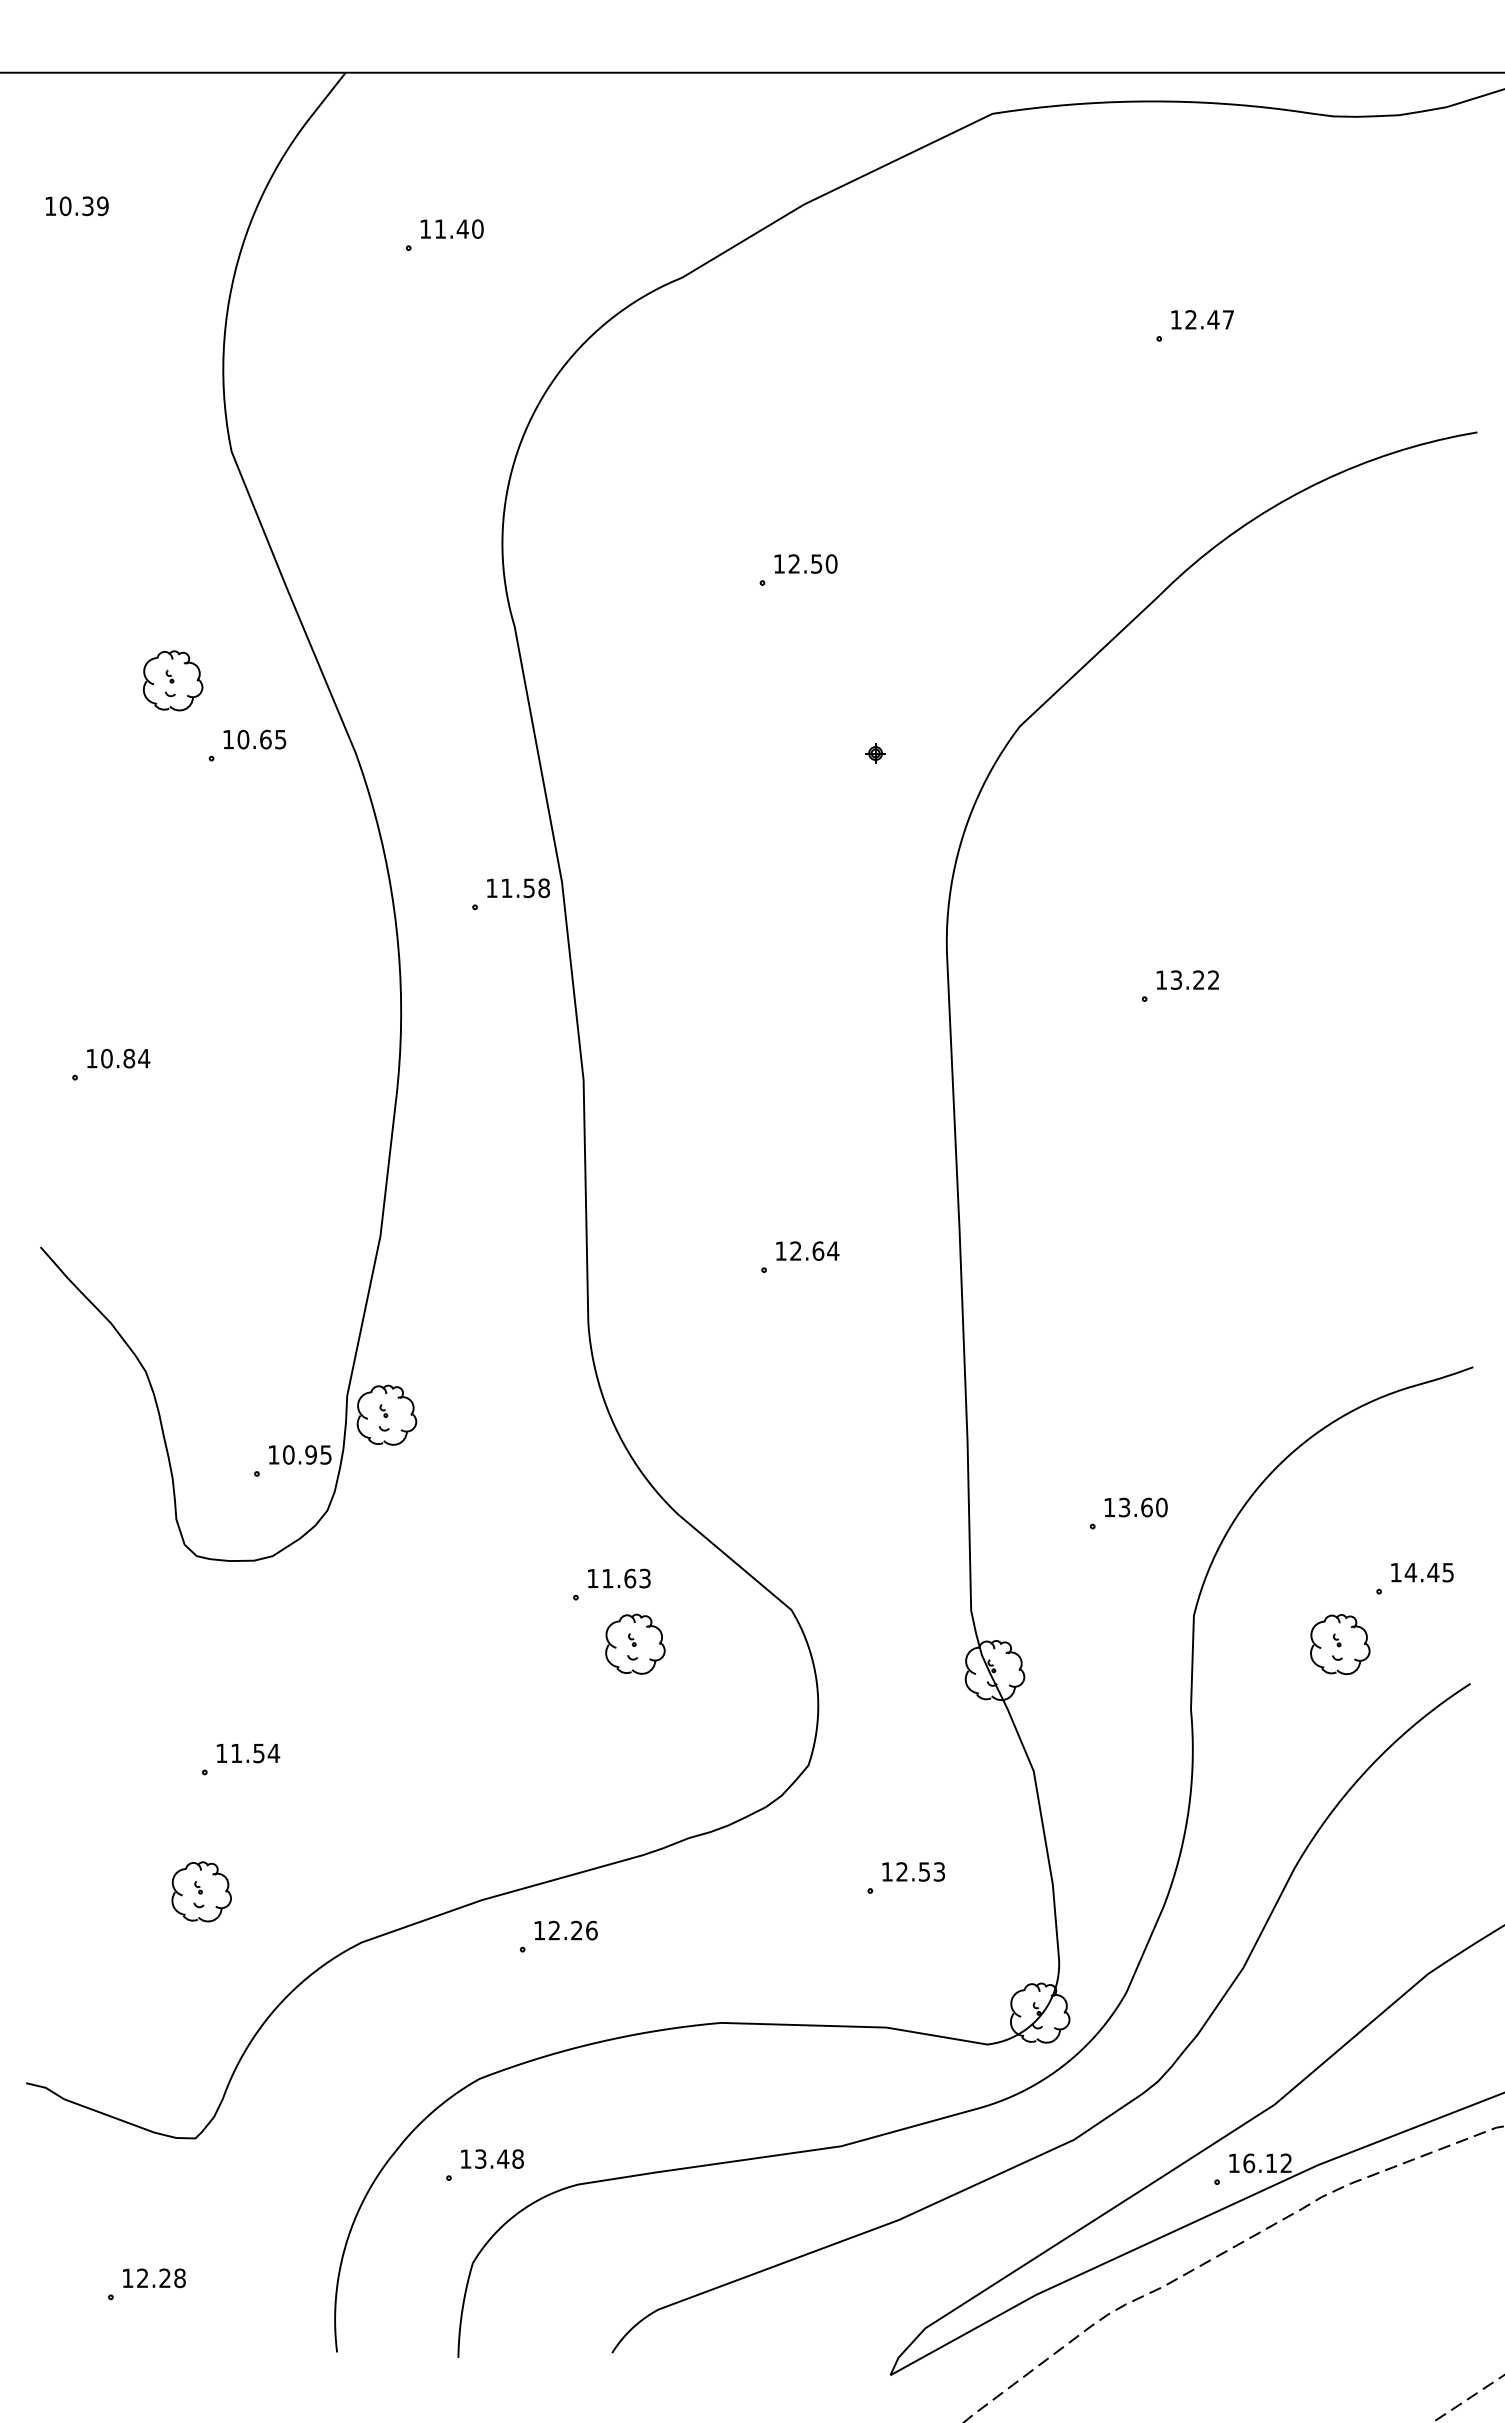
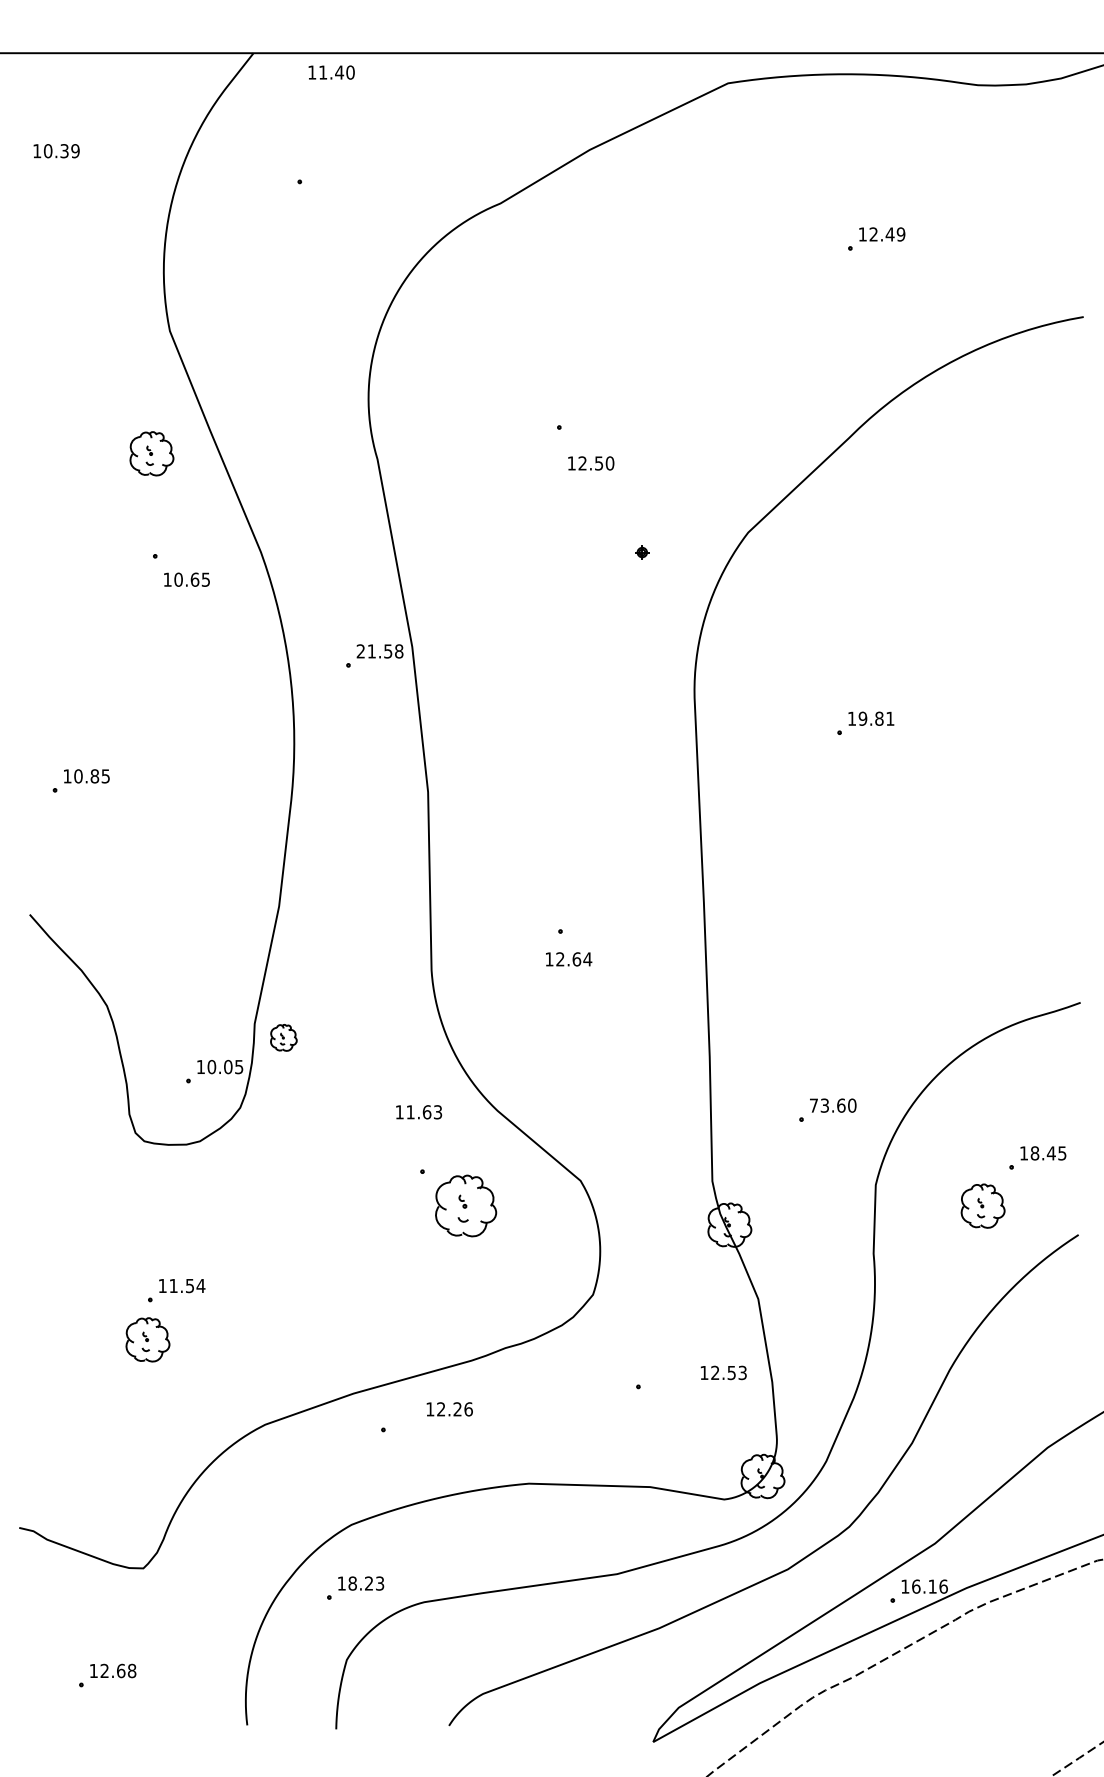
text: (451, 228) -> (331, 72), moved
text: (1228, 319) -> (901, 234), 12.47 -> 12.49
text: (805, 563) -> (590, 463), moved
part: (173, 680) -> (152, 453), moved
text: (254, 739) -> (186, 579), moved
text: (491, 887) -> (360, 650), 11.58 -> 21.58
text: (1194, 979) -> (876, 718), 13.22 -> 19.81
text: (144, 1058) -> (106, 776), 10.84 -> 10.85
text: (807, 1250) -> (568, 958), moved
part: (386, 1414) -> (283, 1037), size x0.6
text: (310, 1454) -> (227, 1066), 10.95 -> 10.05
text: (1109, 1507) -> (813, 1105), 13.60 -> 73.60
text: (1410, 1572) -> (1034, 1153), 14.45 -> 18.45
text: (619, 1578) -> (419, 1112), moved
part: (635, 1643) -> (466, 1205), size x1.4
text: (913, 1871) -> (723, 1372), moved
part: (201, 1891) -> (147, 1339), moved
text: (565, 1930) -> (449, 1409), moved
text: (499, 2158) -> (366, 1583), 13.48 -> 18.23
text: (1286, 2163) -> (943, 1586), 16.12 -> 16.16
text: (165, 2278) -> (121, 1671), 12.28 -> 12.68

